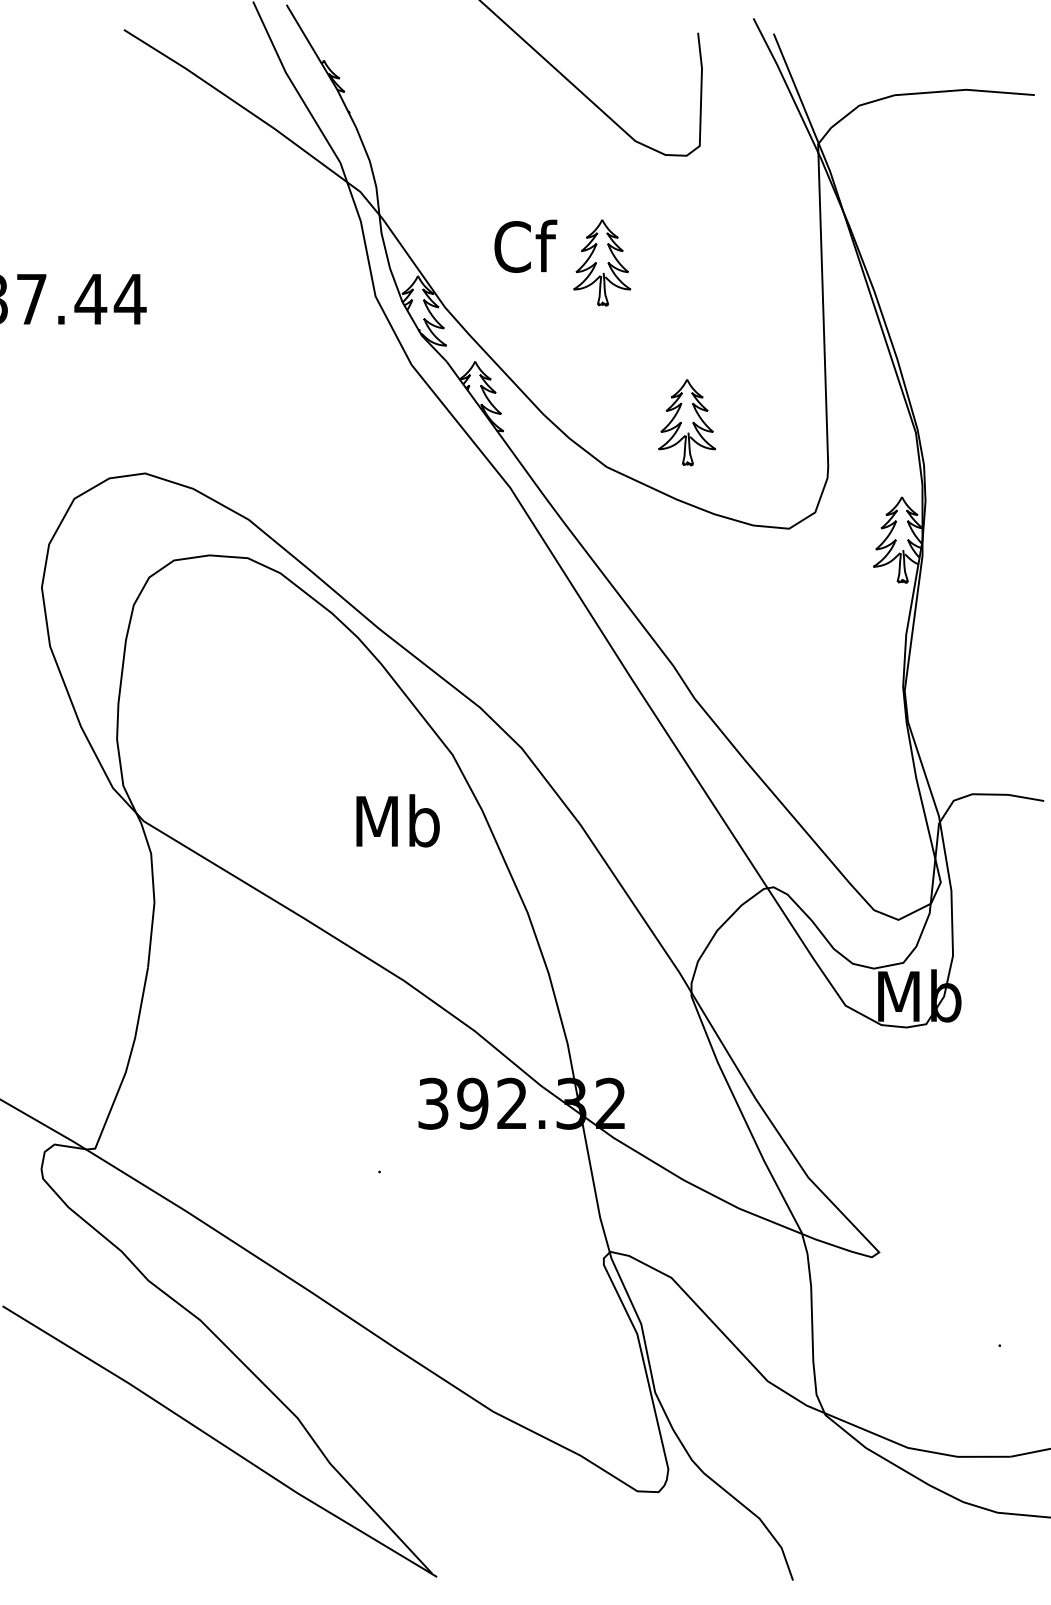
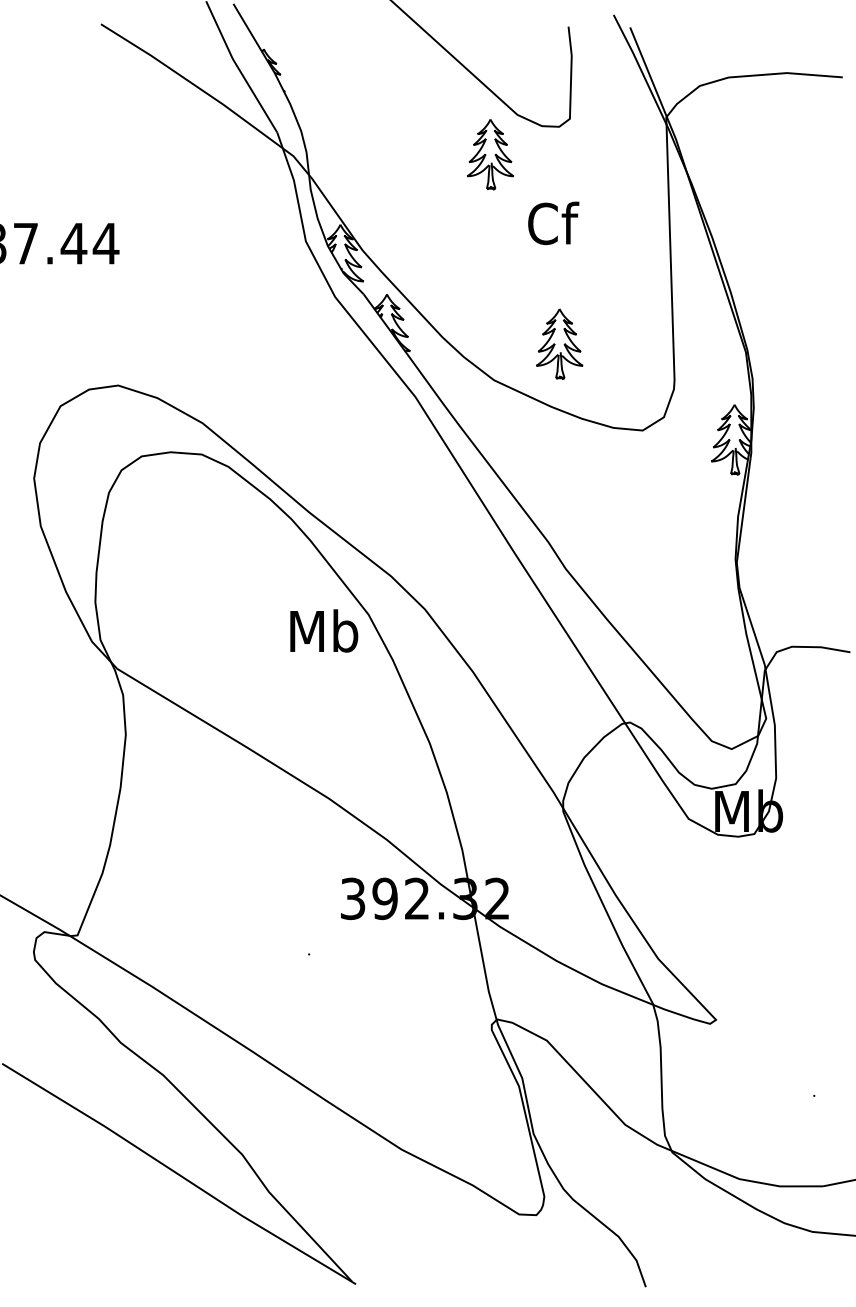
text: (525, 245) -> (553, 222), moved
part: (602, 262) -> (490, 154), moved
text: (397, 820) -> (323, 630), moved

